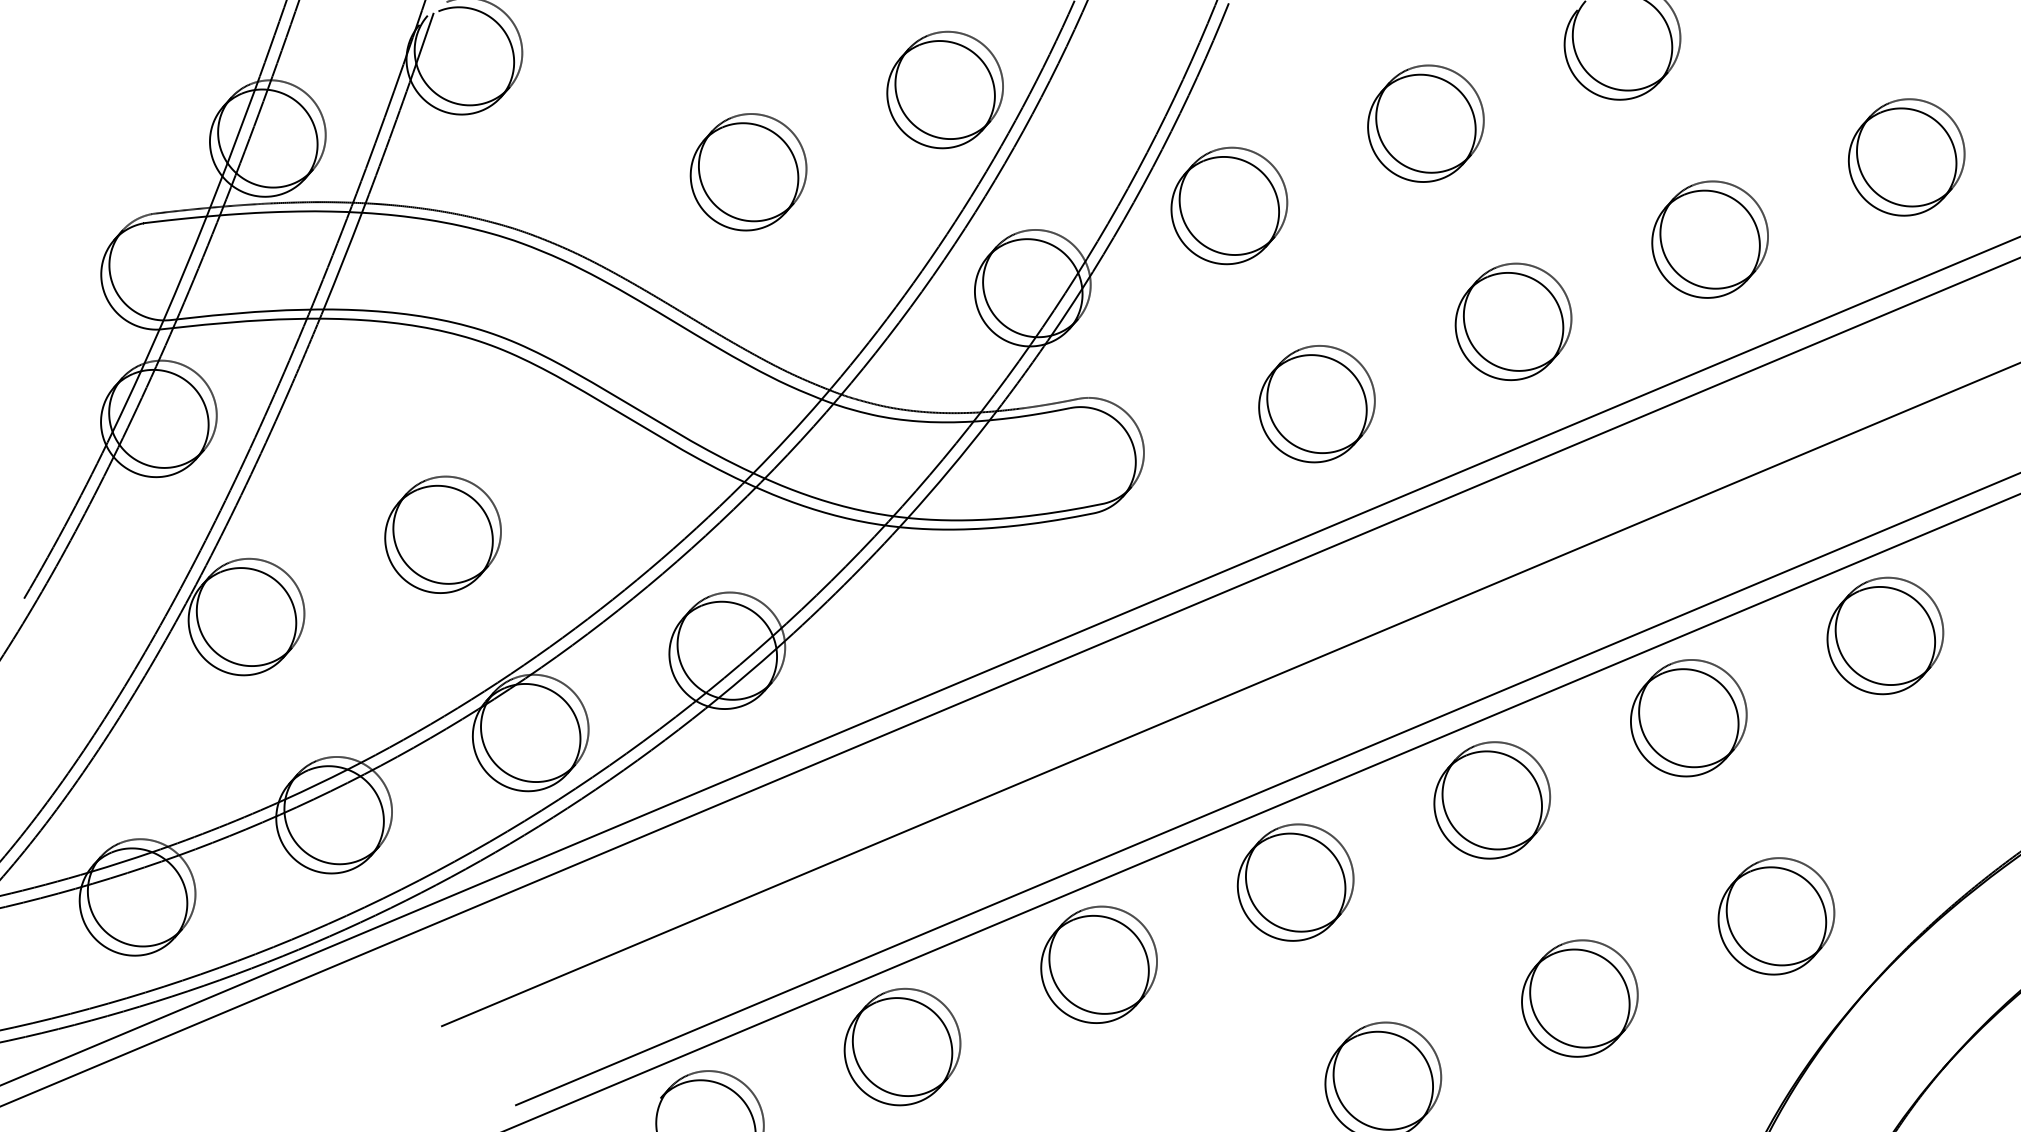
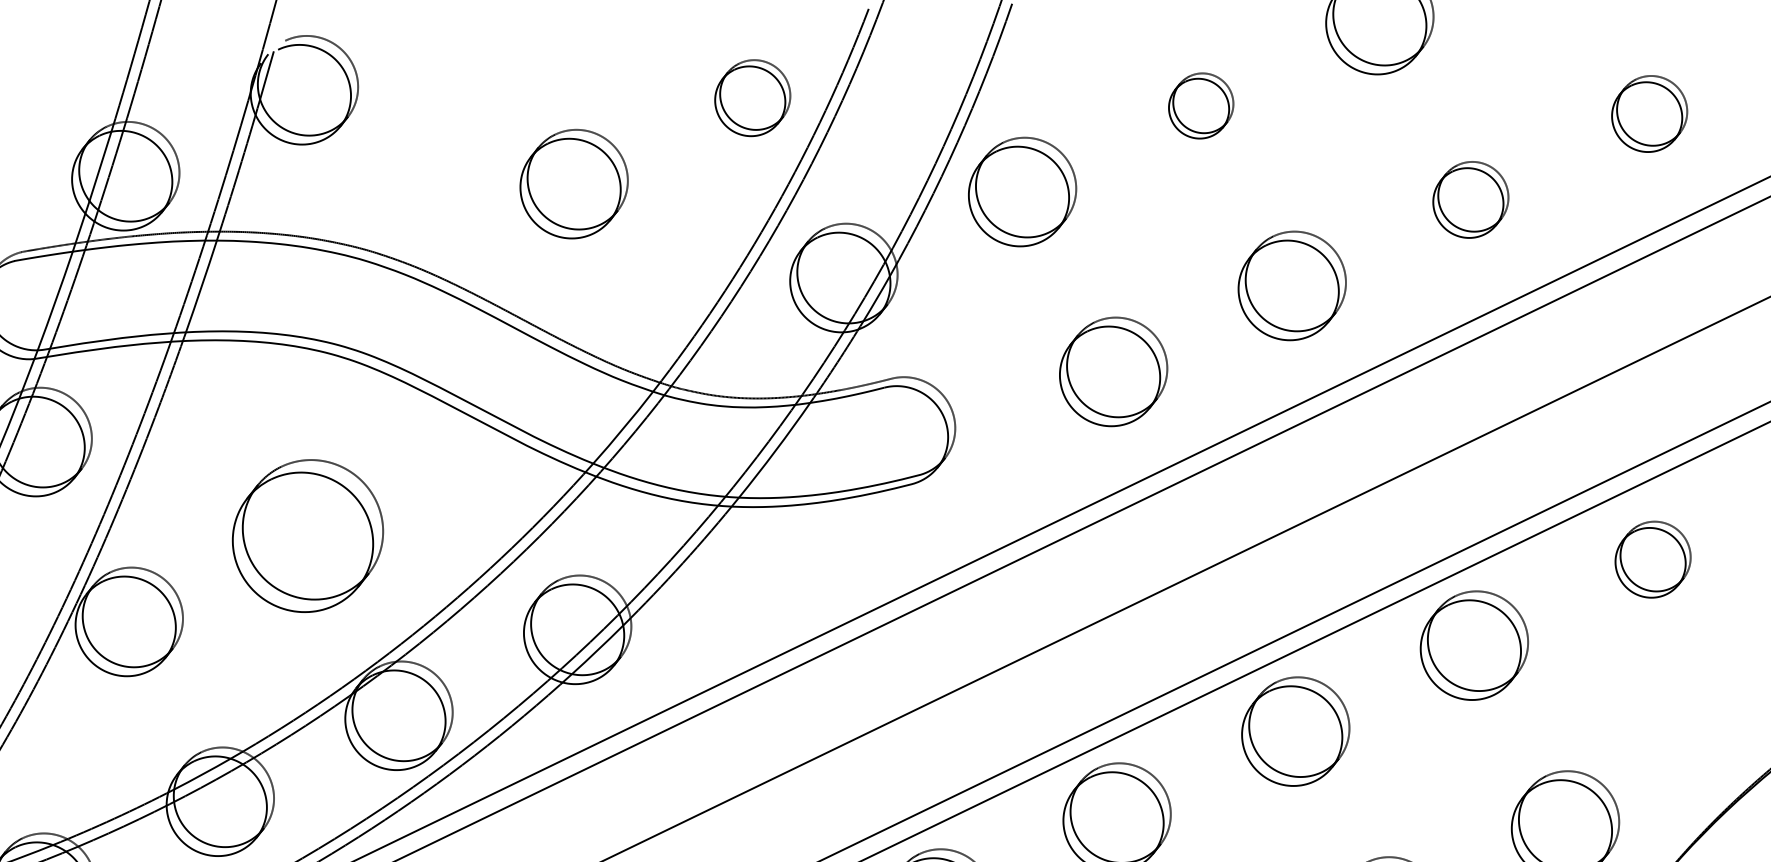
part: (944, 89) -> (752, 97), size x0.7
part: (1425, 123) -> (1200, 105), size x0.6
part: (1906, 157) -> (1649, 114), size x0.7
part: (1709, 239) -> (1470, 199), size x0.7
part: (442, 534) -> (307, 535), size x1.4
part: (1885, 635) -> (1653, 559), size x0.7

